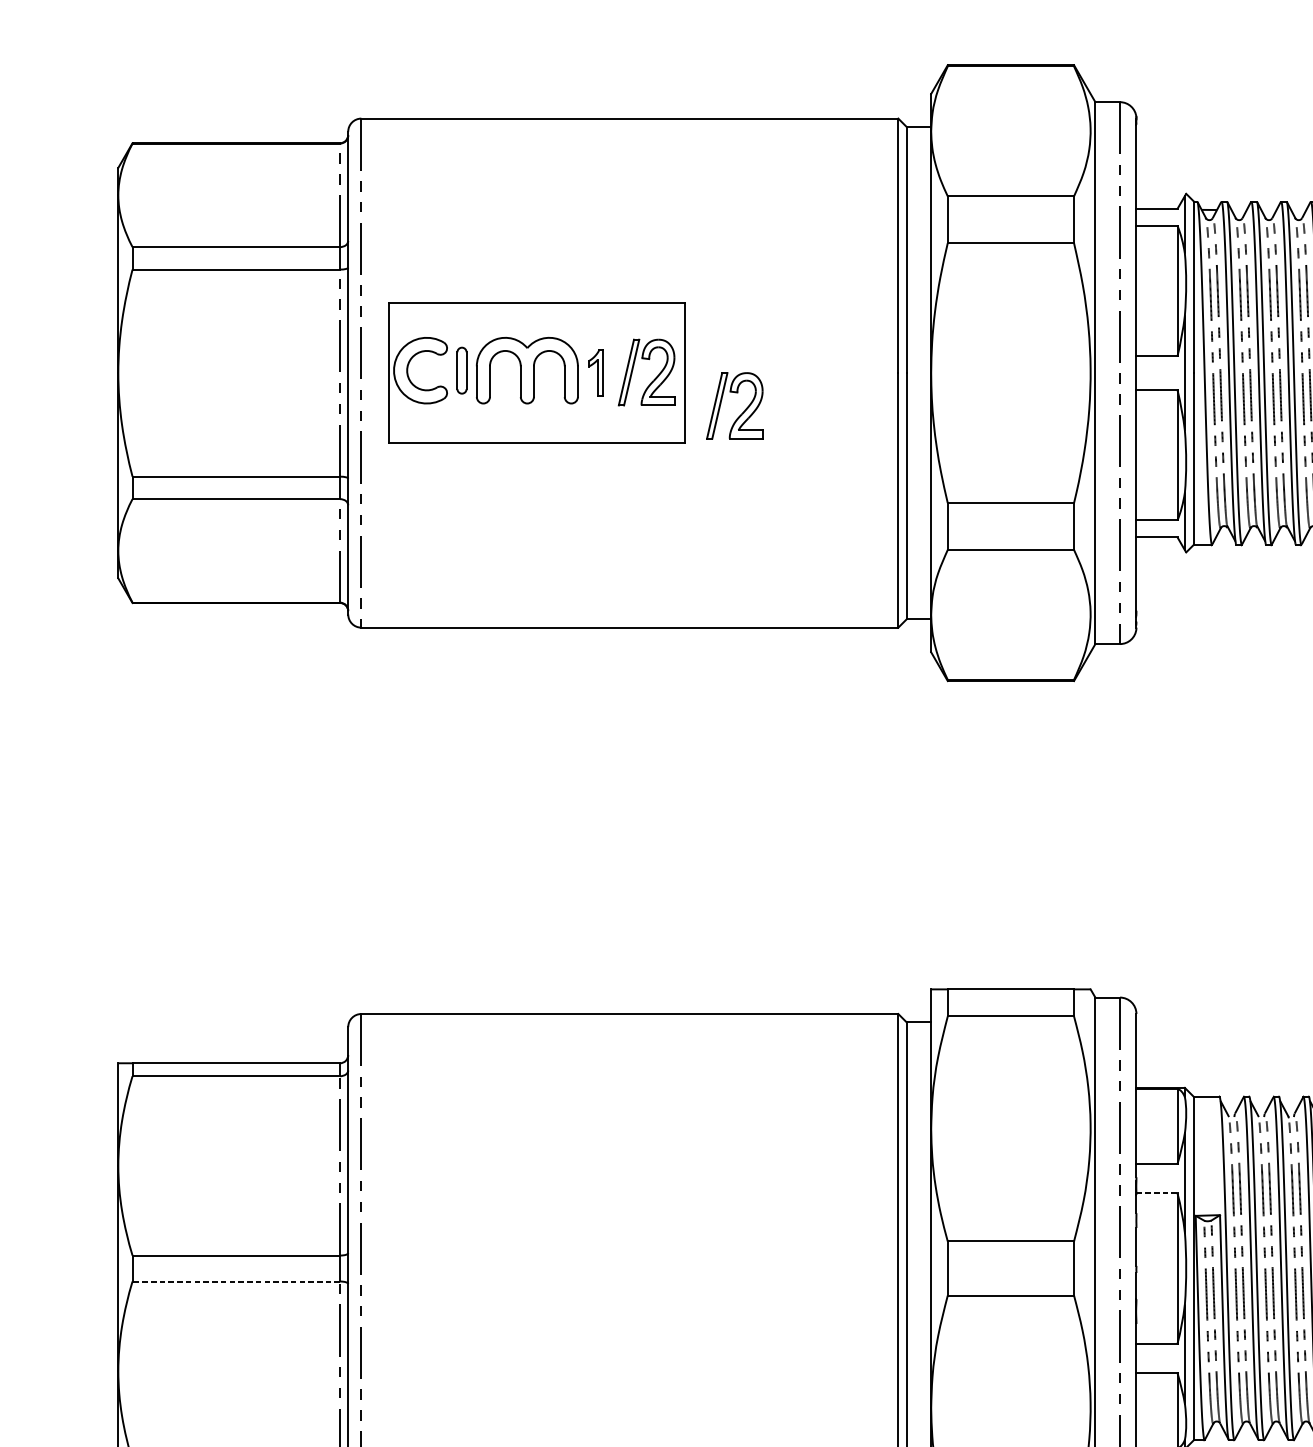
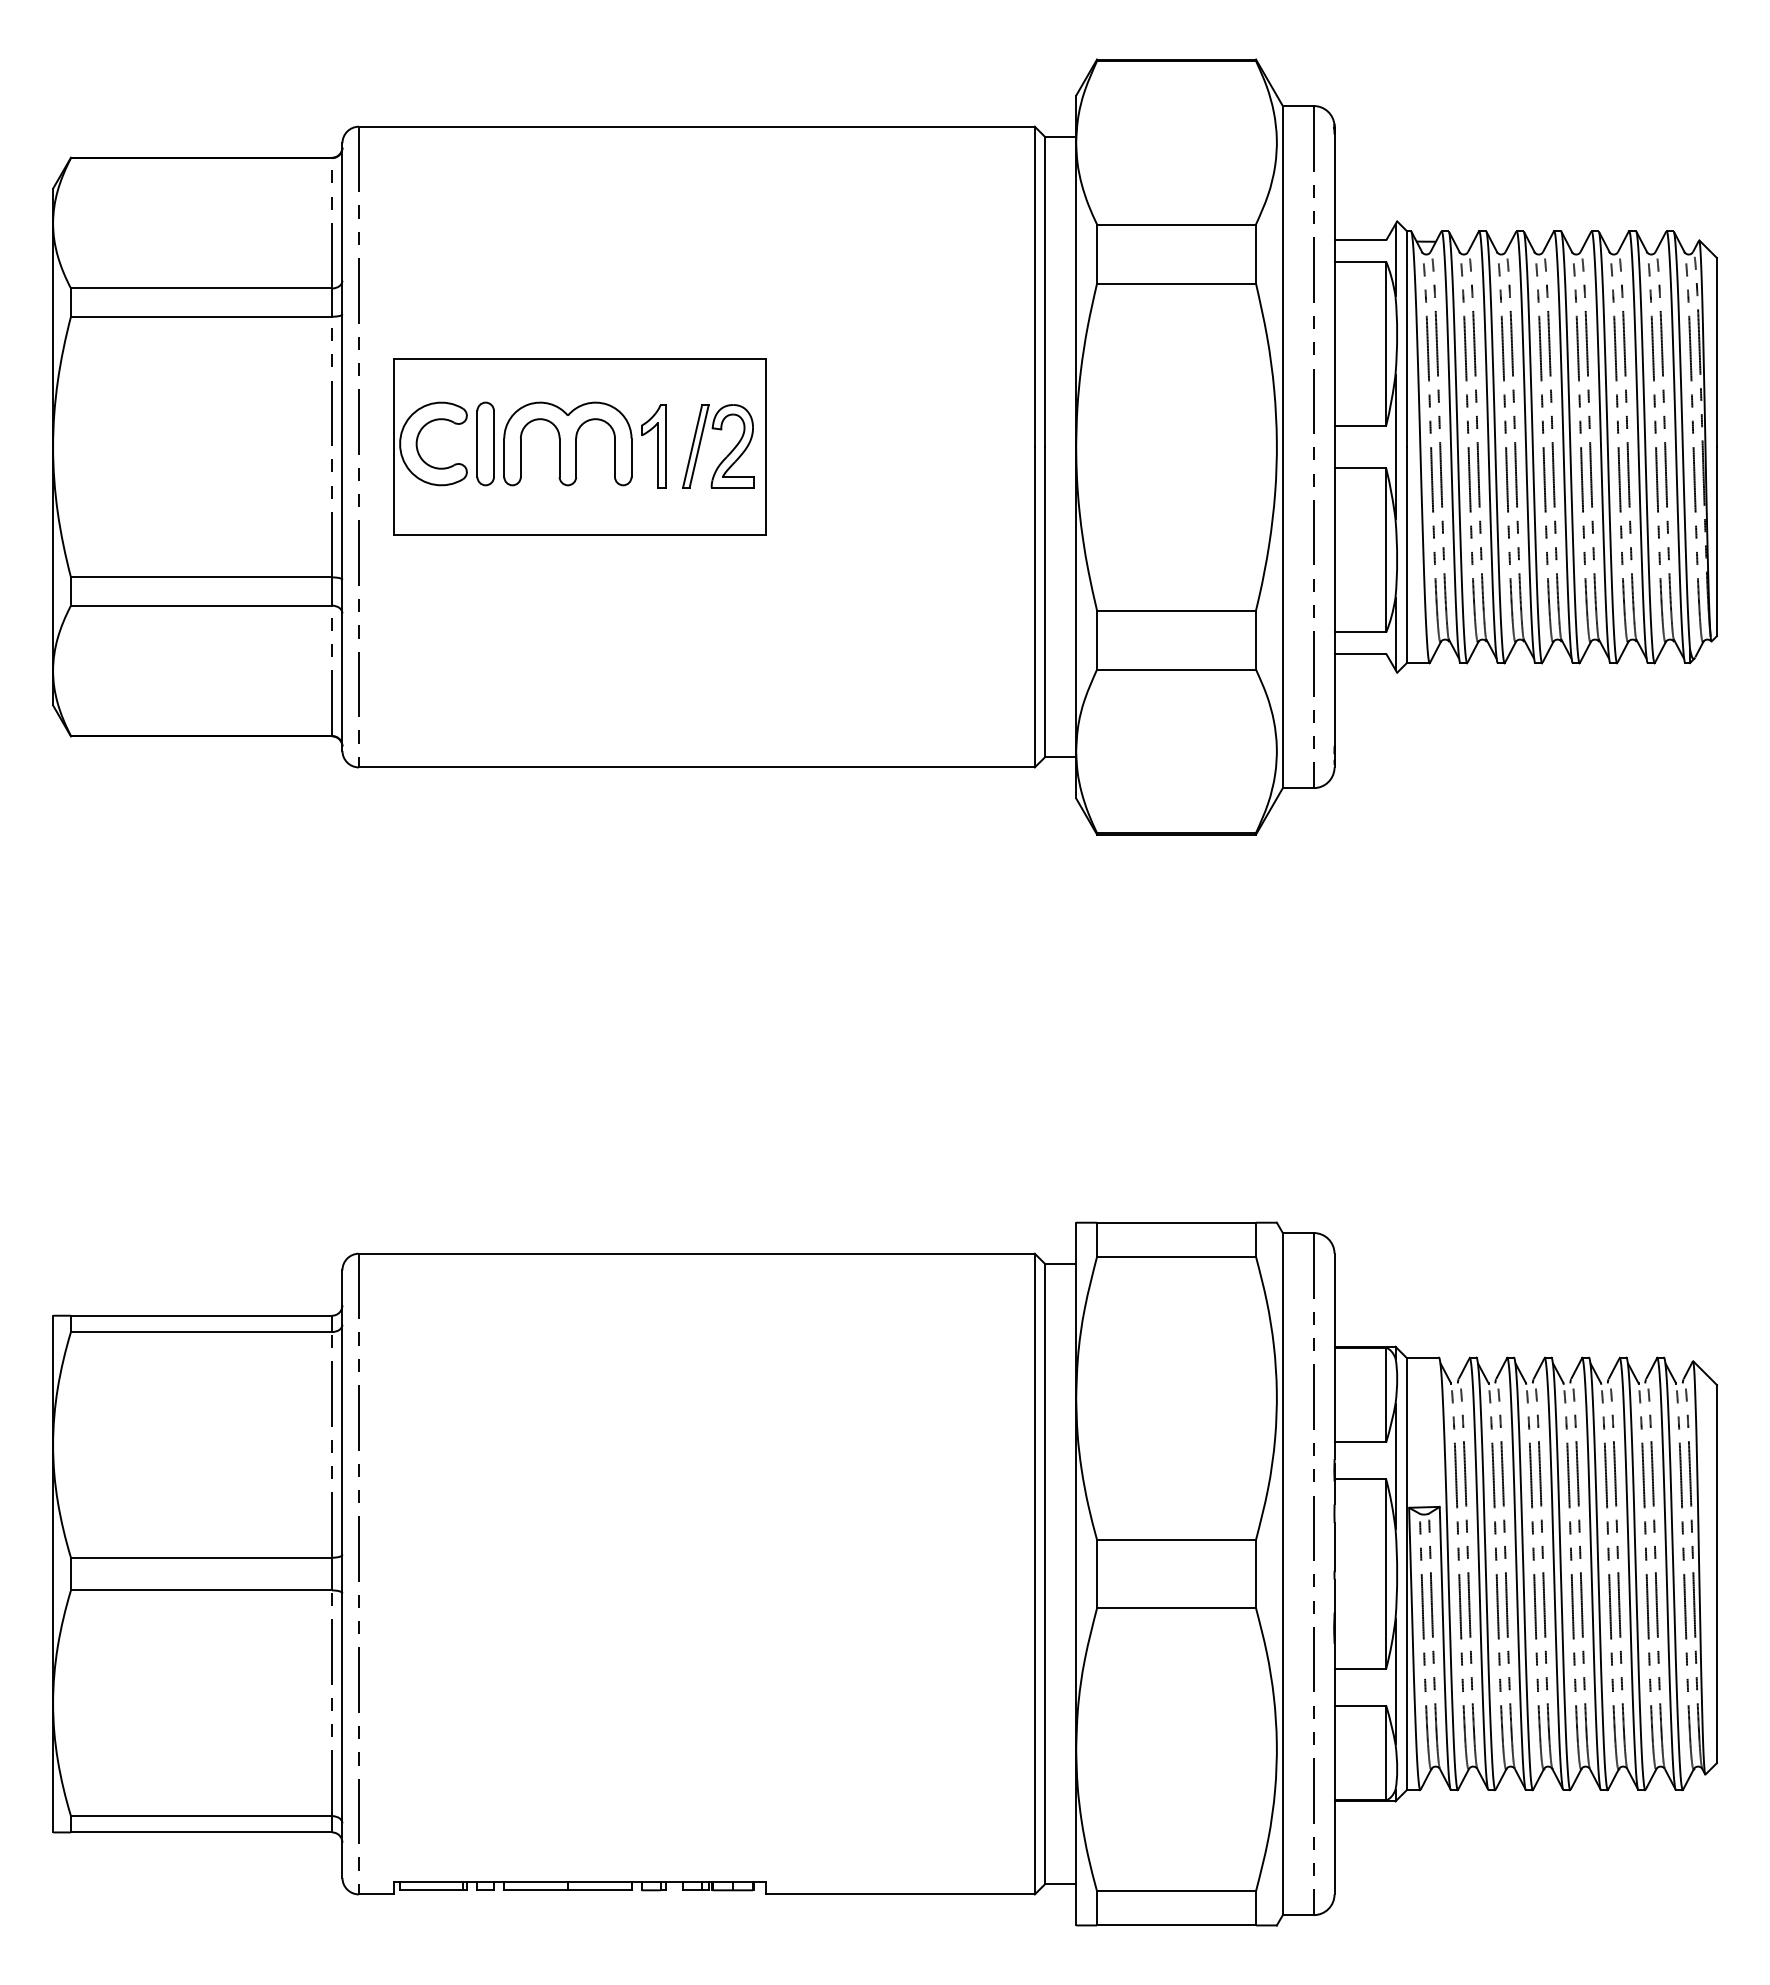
part: (461, 370) -> (485, 443), size x1.43
part: (595, 372) -> (653, 446), size x1.43
part: (742, 412) -> (838, 496), removed
line: (1157, 1193) -> (1360, 1479), dashed -> solid
line: (236, 1281) -> (201, 1590), dashed -> solid

